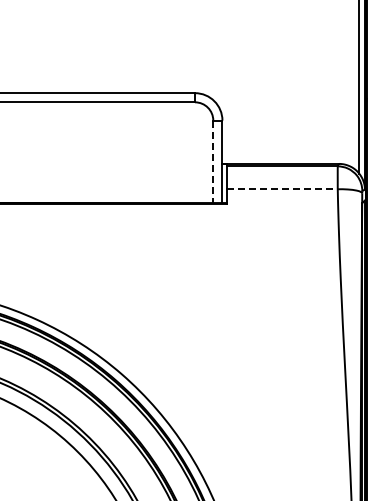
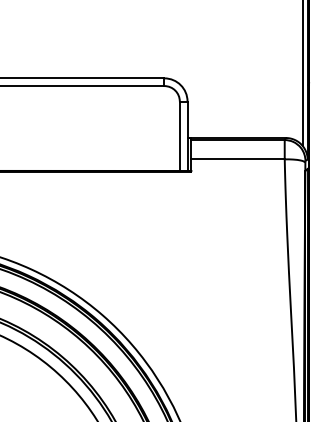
line: (213, 162) -> (179, 136), dashed -> solid
line: (282, 189) -> (238, 159), dashed -> solid

